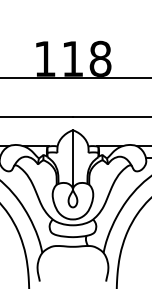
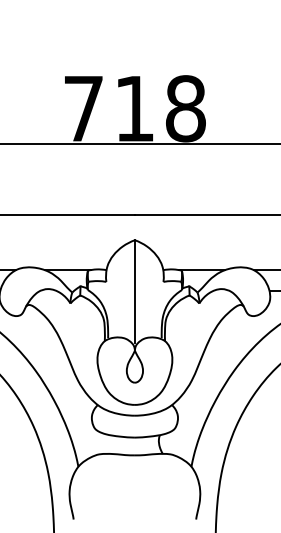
text: (45, 58) -> (84, 107), 118 -> 718

